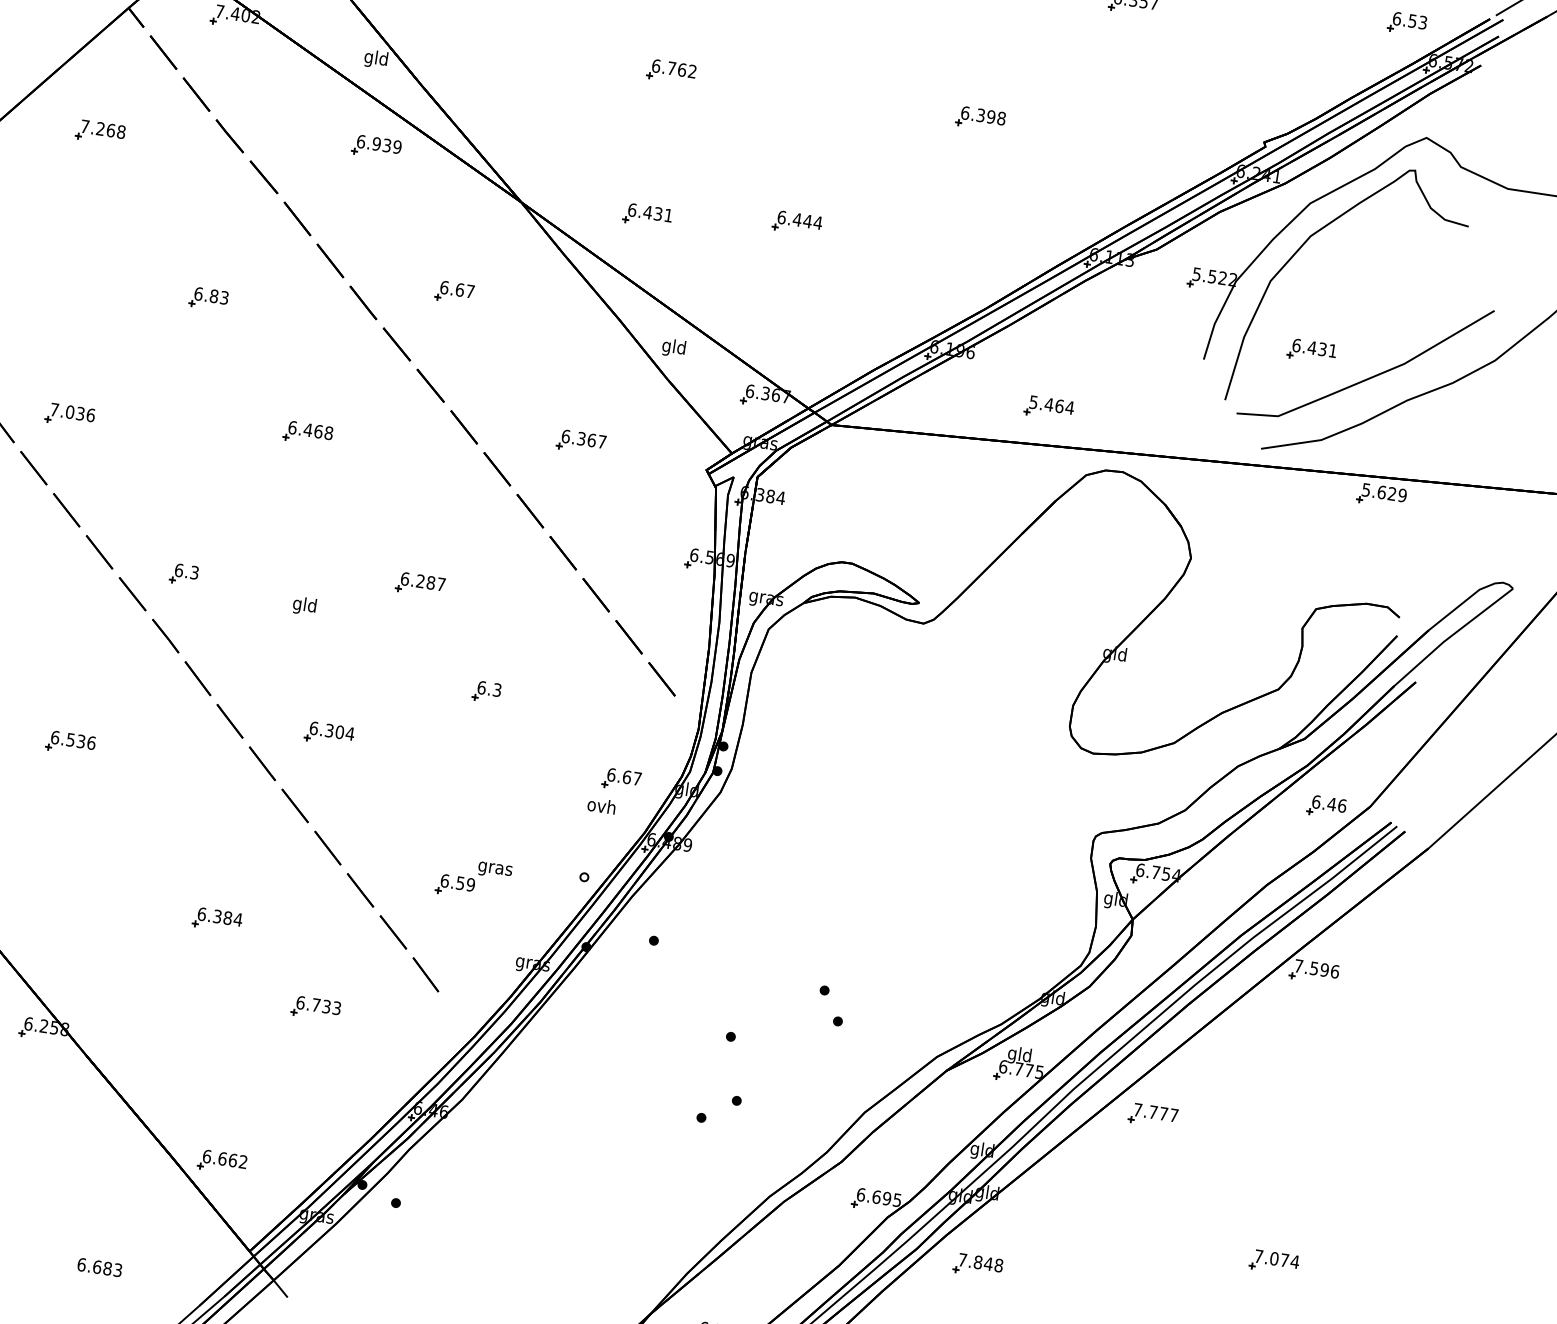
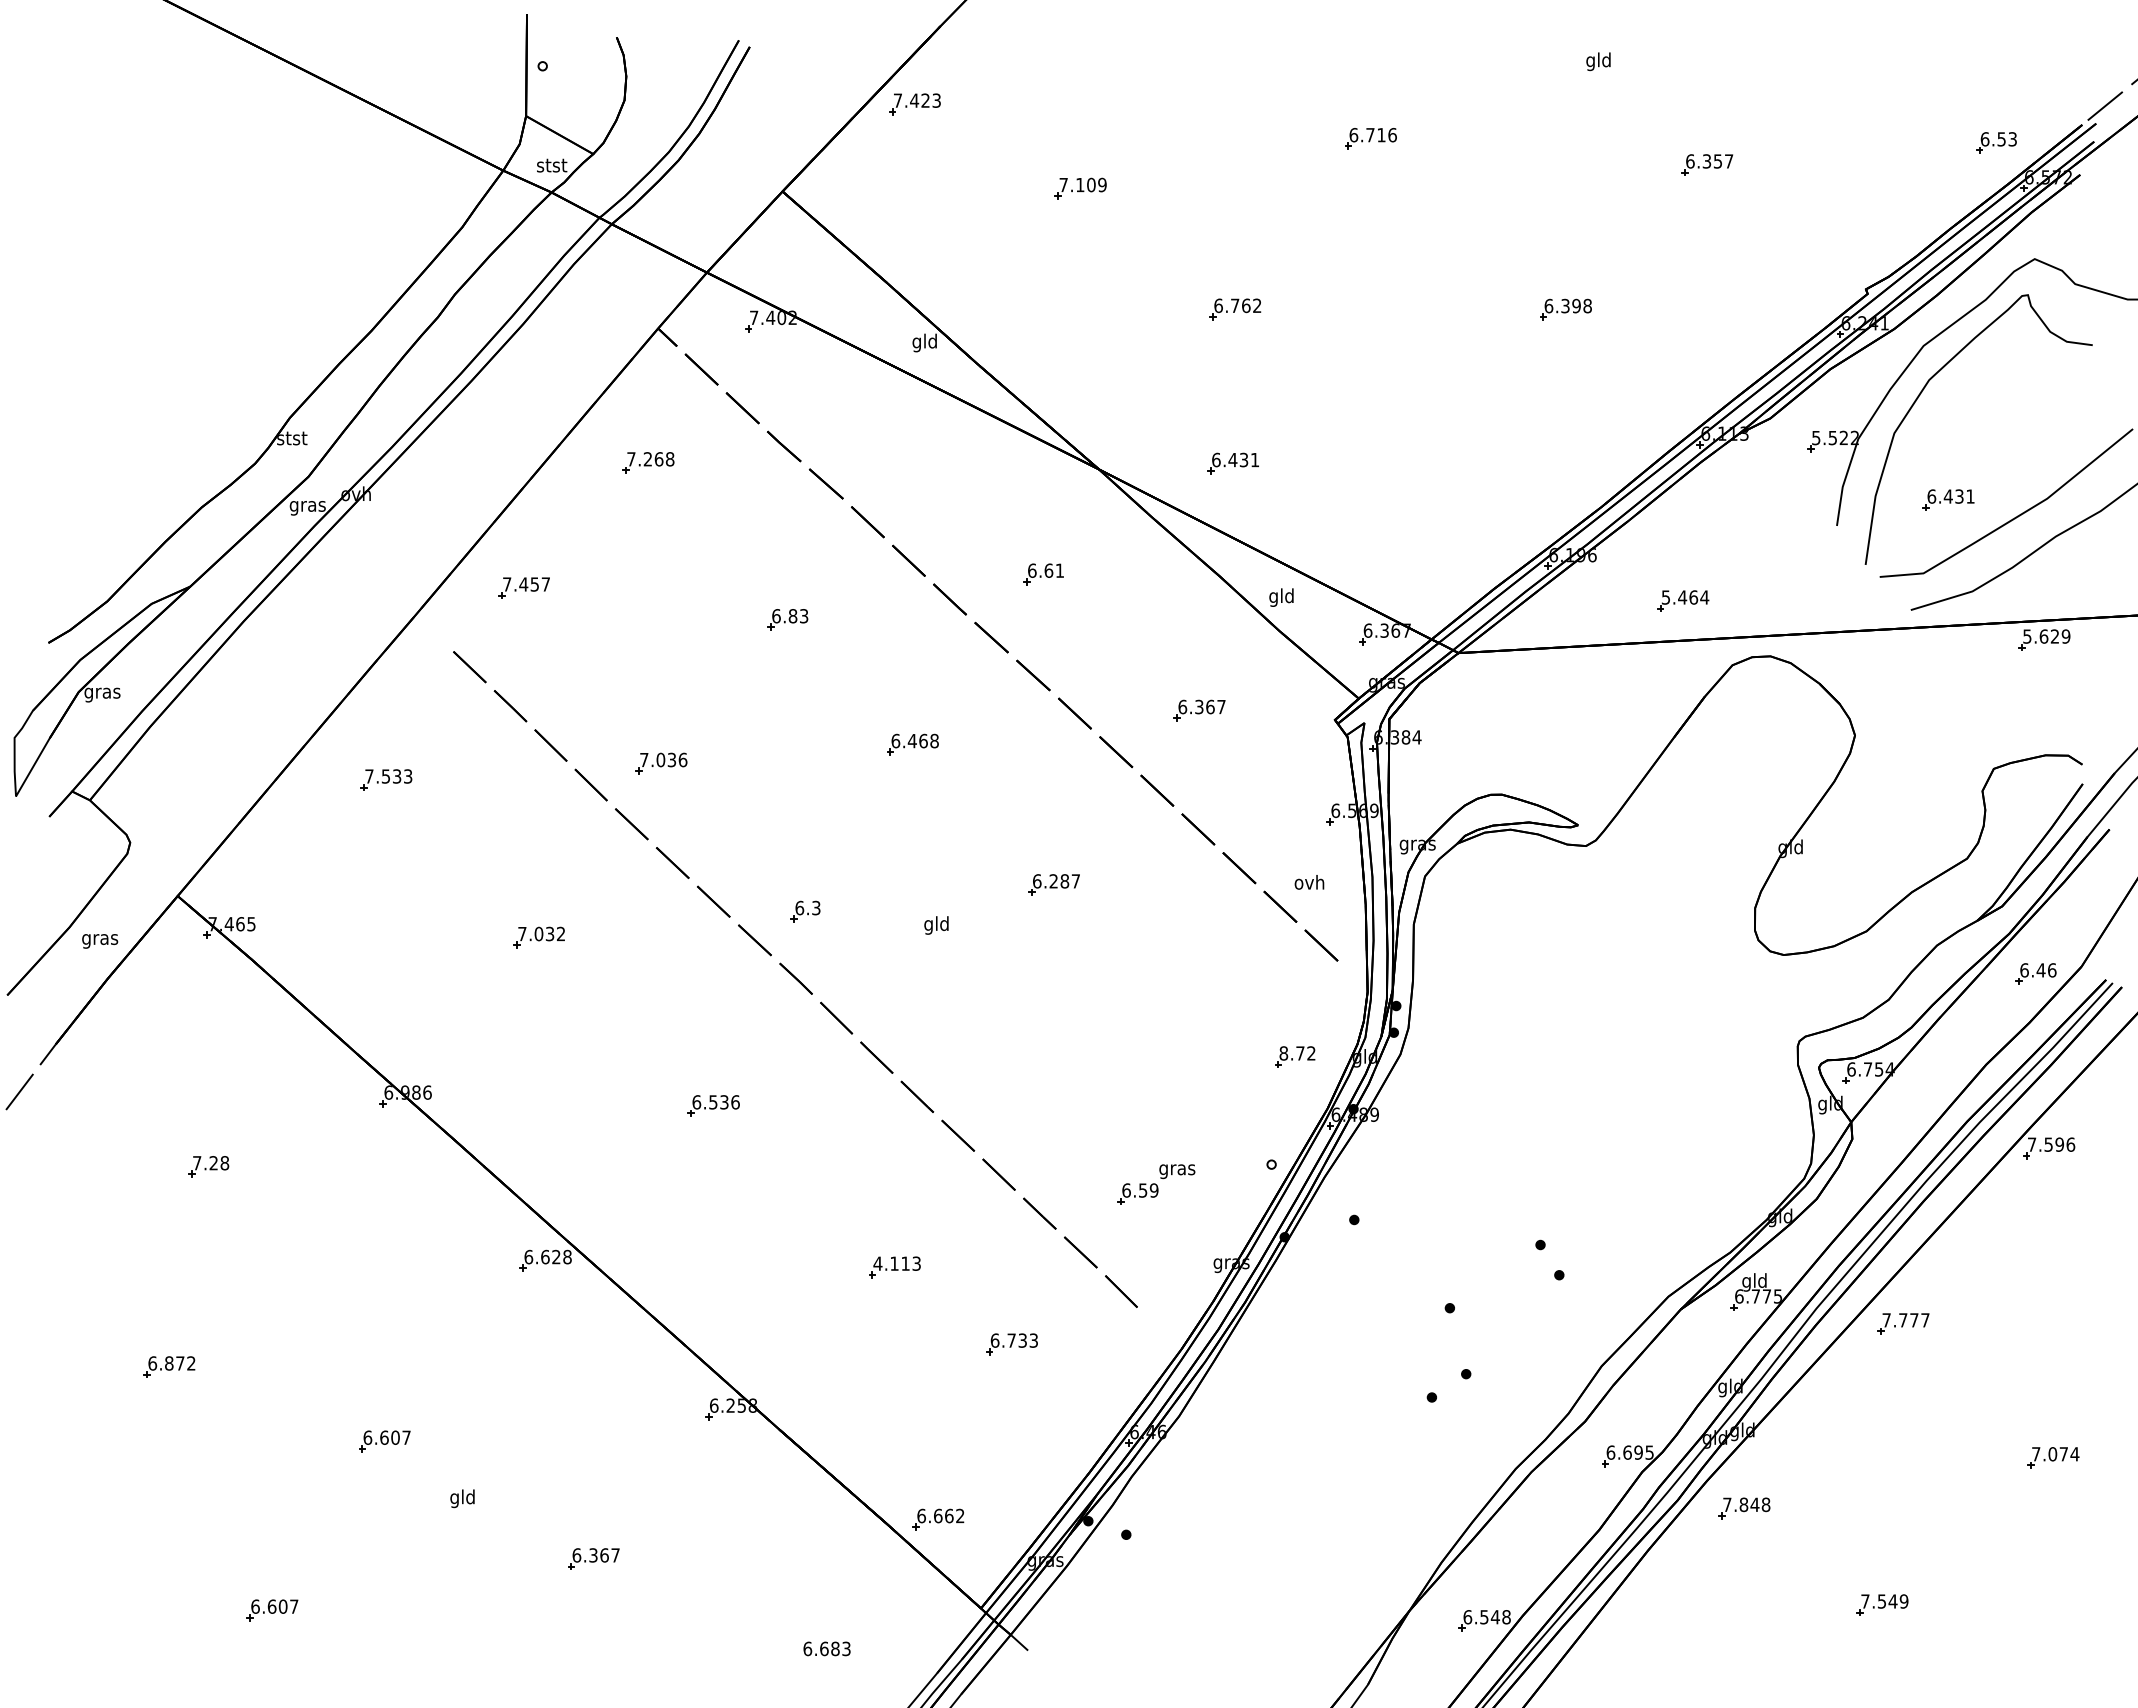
part: (376, 147) -> (939, 434), removed
part: (797, 223) -> (1390, 447), removed
text: (469, 291) -> (1059, 570), 6.67 -> 6.61
part: (486, 692) -> (1140, 986), removed
part: (329, 734) -> (982, 1055), removed
text: (624, 776) -> (1297, 1053), 6.67 -> 8.72
text: (601, 806) -> (1309, 882), moved
text: (220, 916) -> (897, 1263), 6.384 -> 4.113

